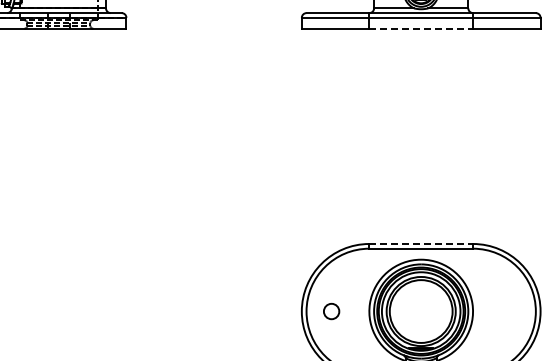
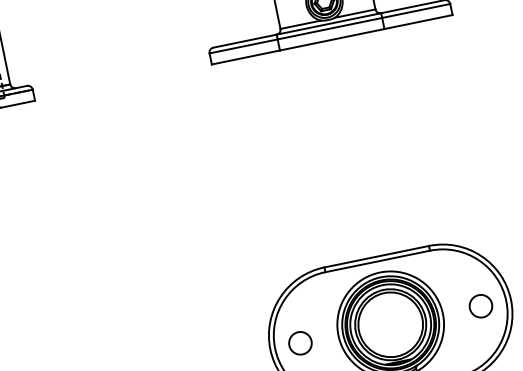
line: (421, 28) -> (332, 39), dashed -> solid
line: (421, 243) -> (376, 256), dashed -> solid
circle: (331, 311) -> (300, 343), size x1.43
circle: (510, 311) -> (480, 306), added

